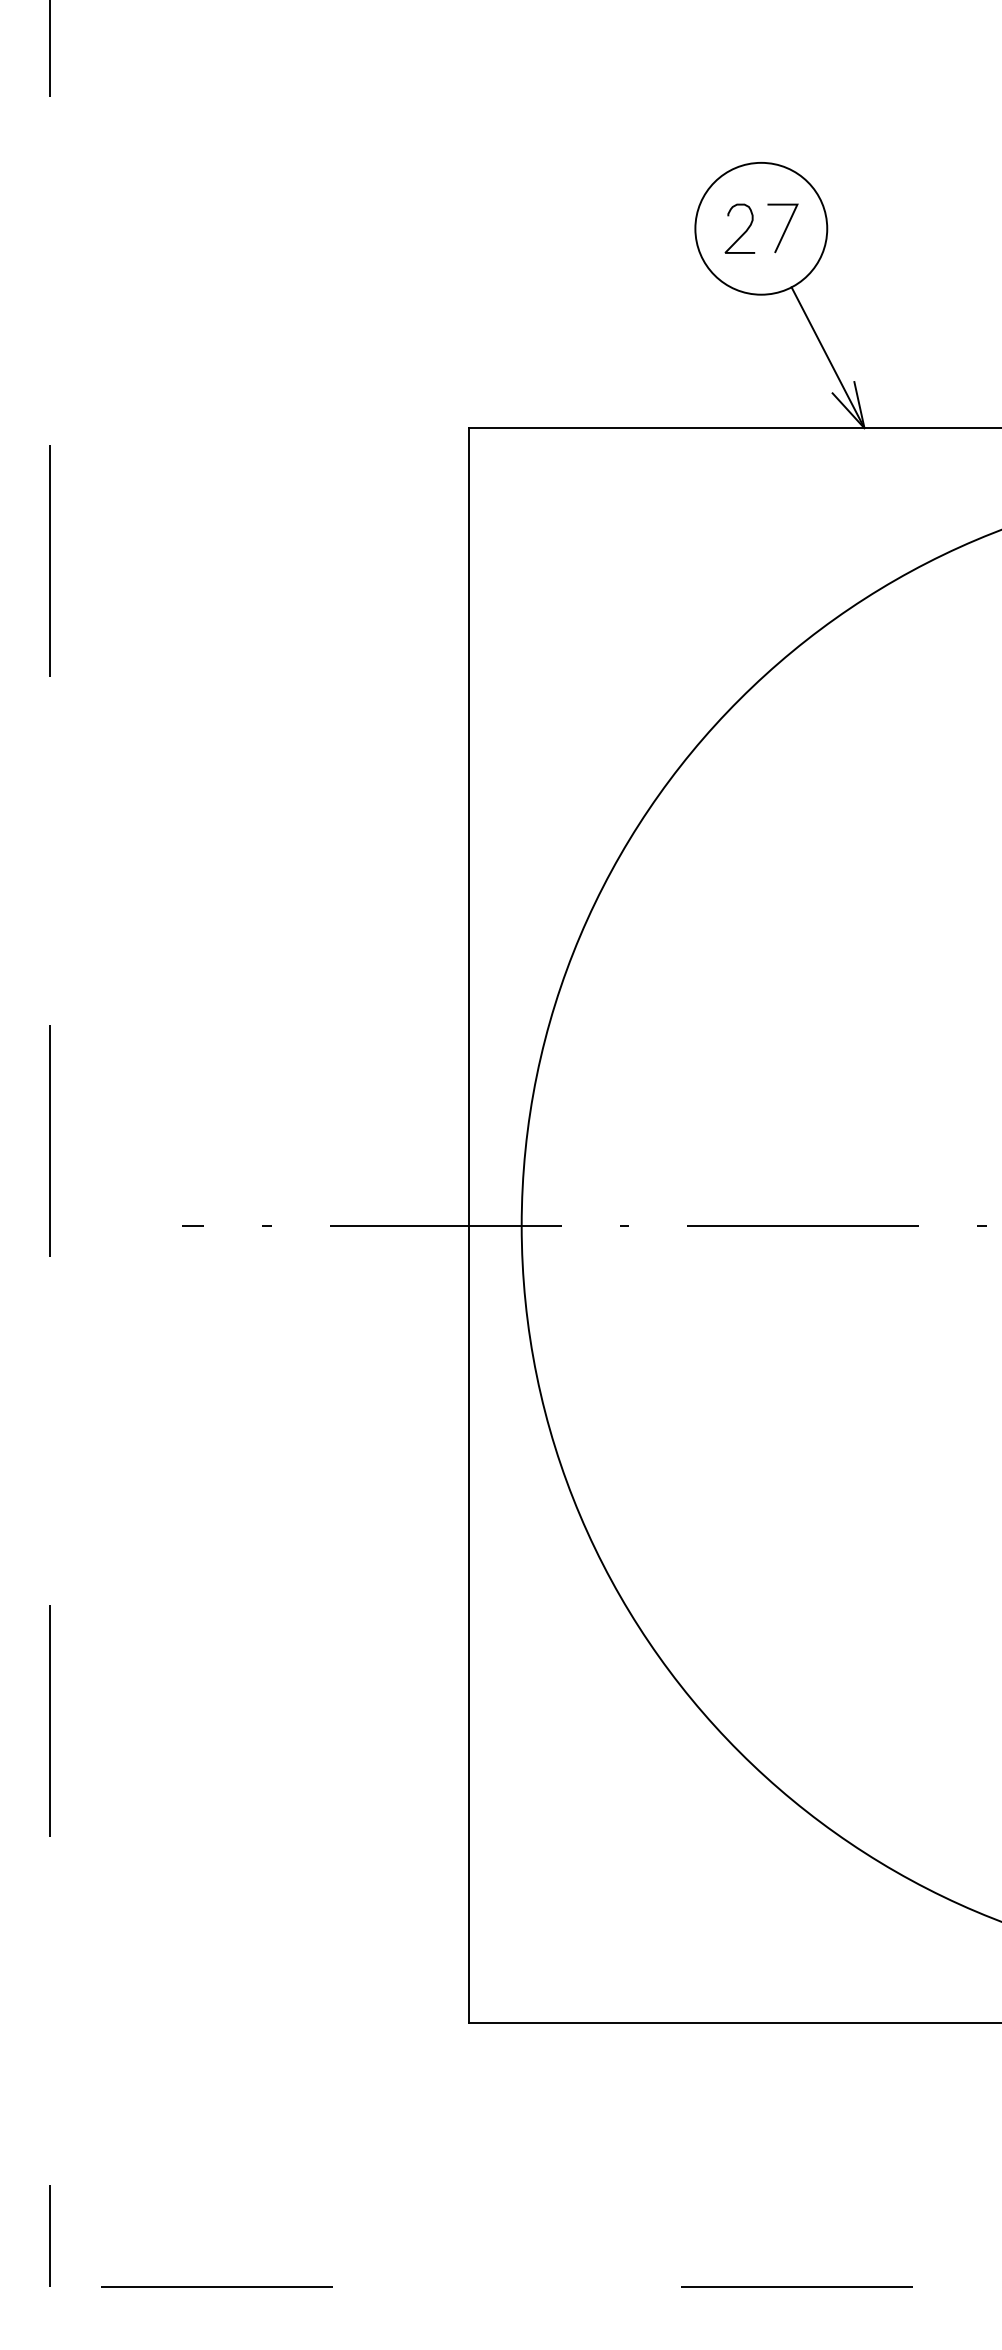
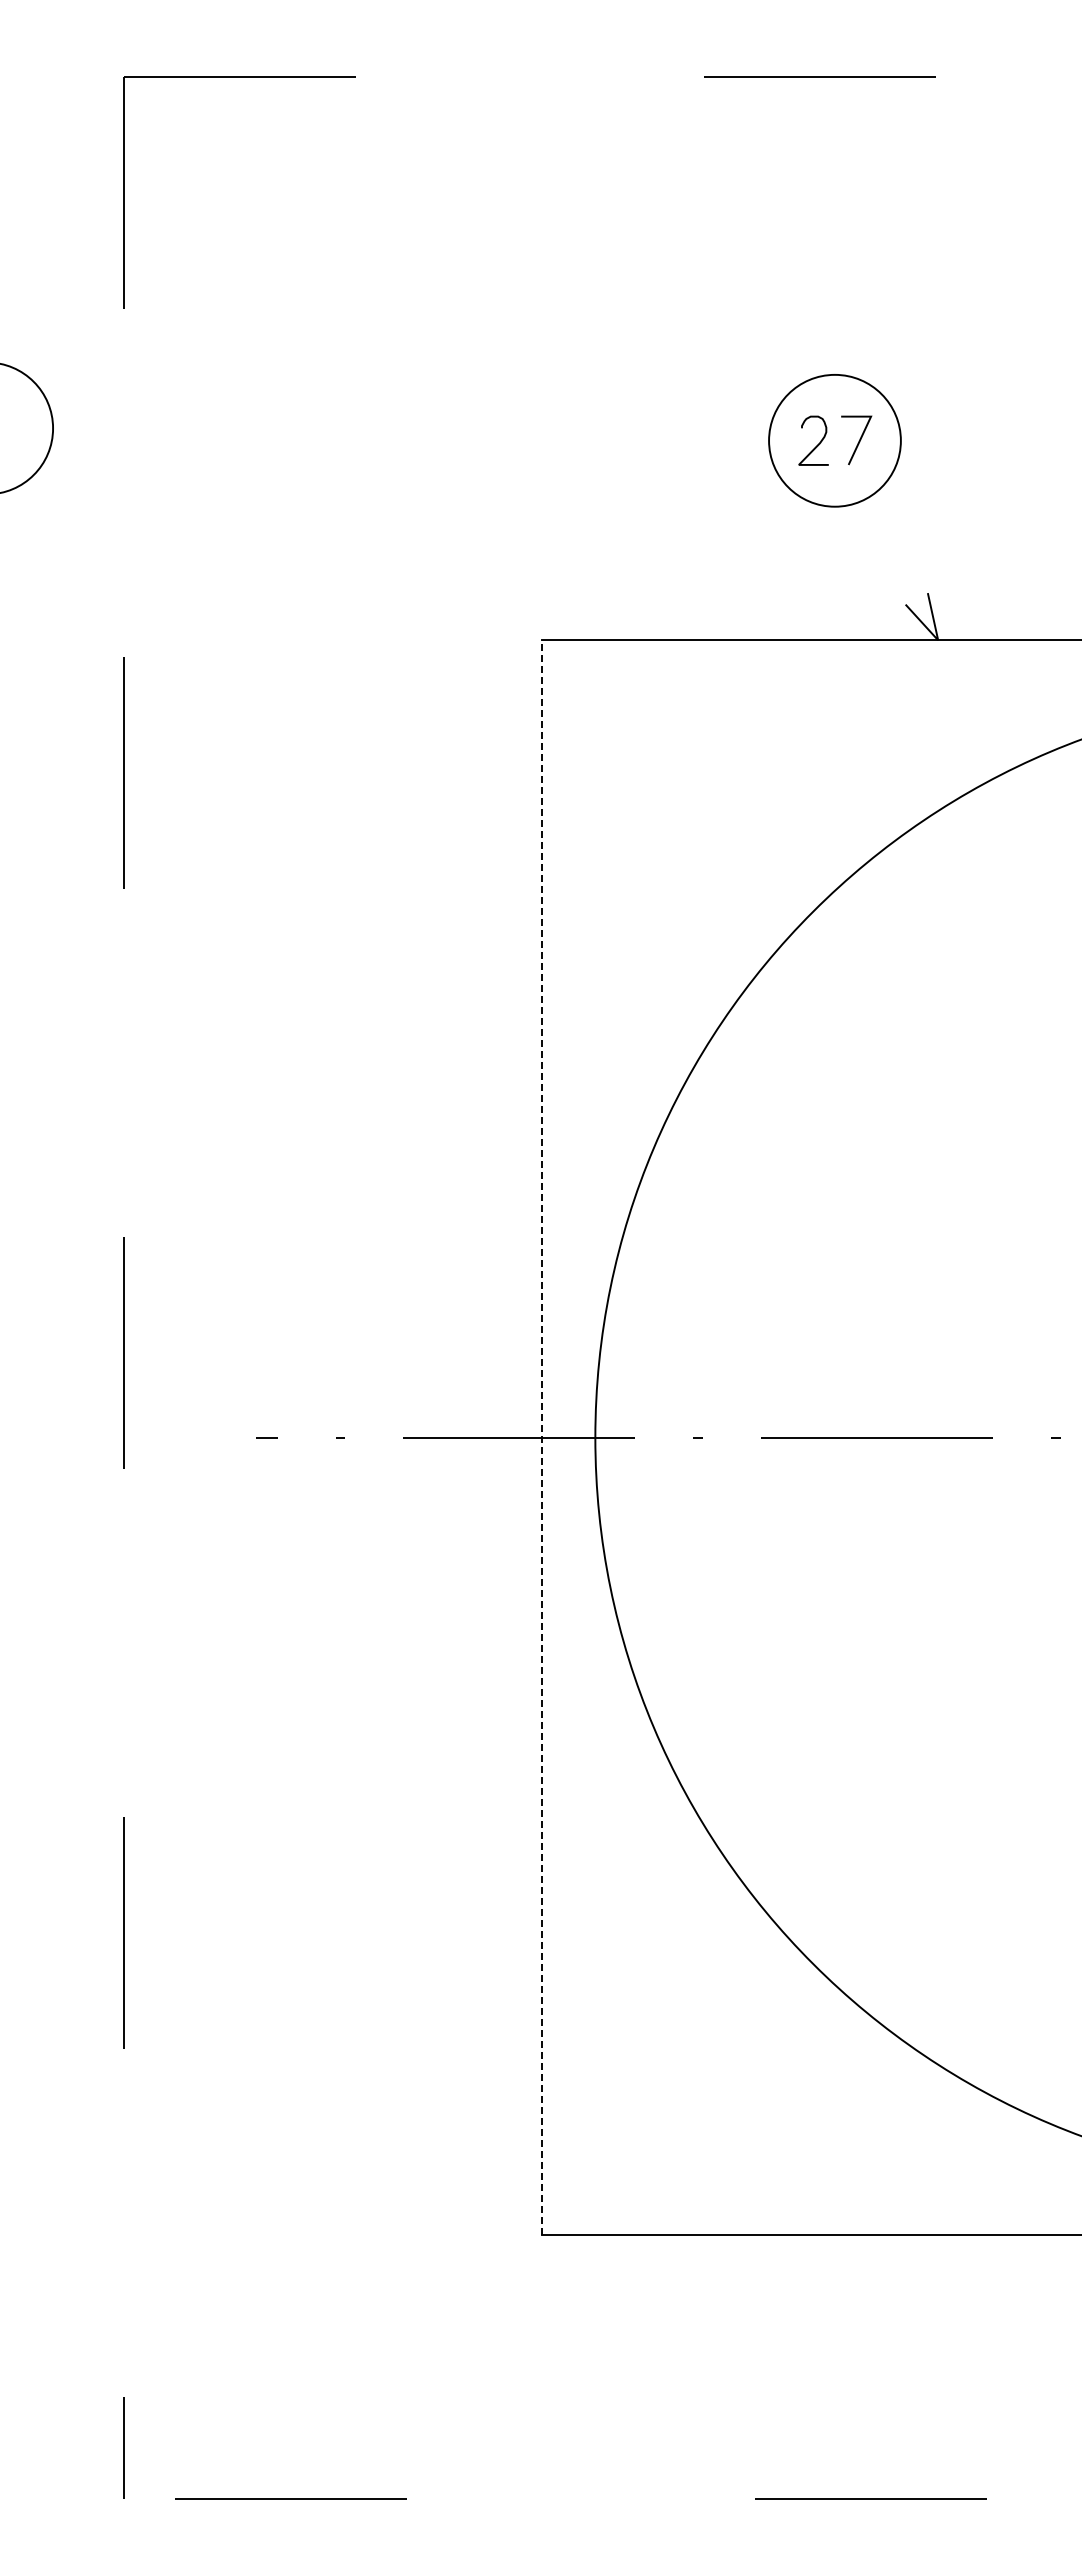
line: (827, 357) -> (901, 569), removed
line: (468, 1225) -> (542, 1437), solid -> dashed

